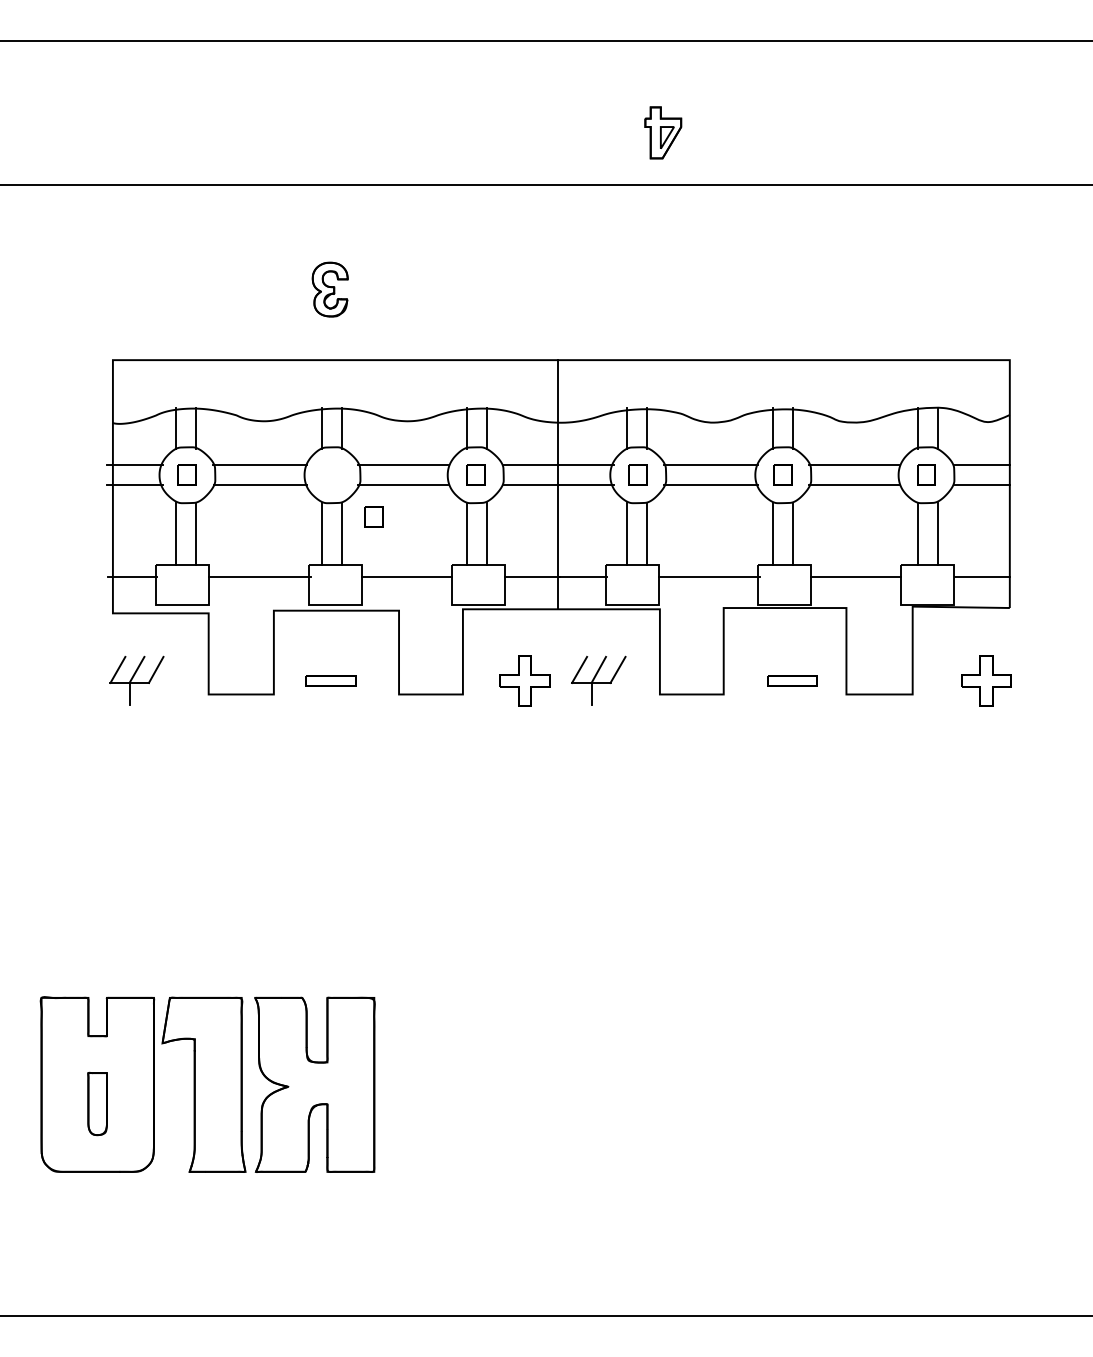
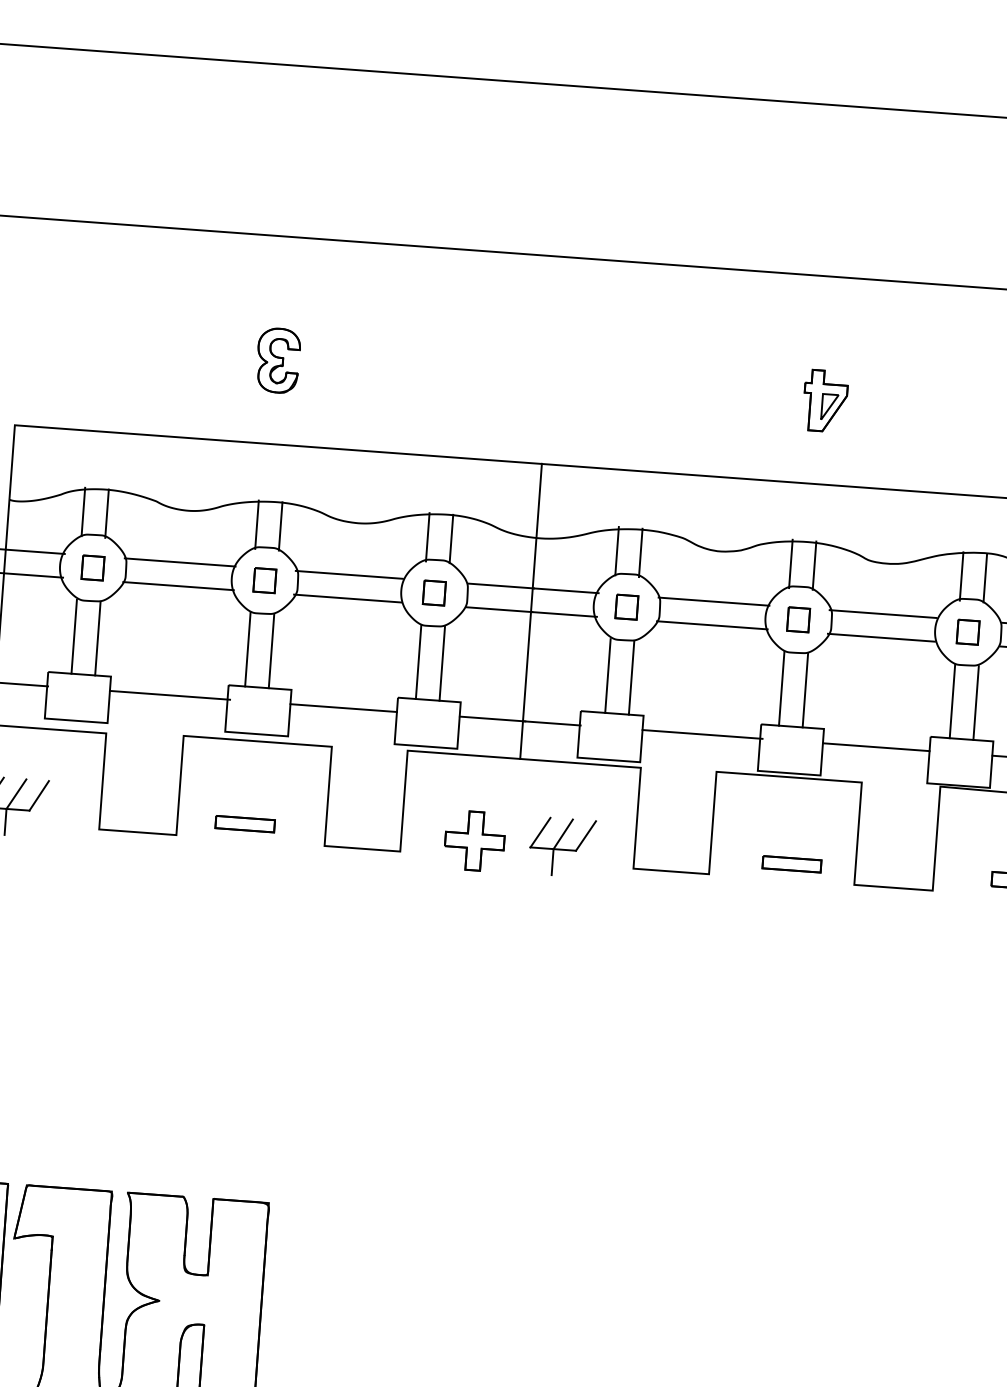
part: (663, 132) -> (825, 400), moved
part: (373, 516) -> (264, 579), moved

